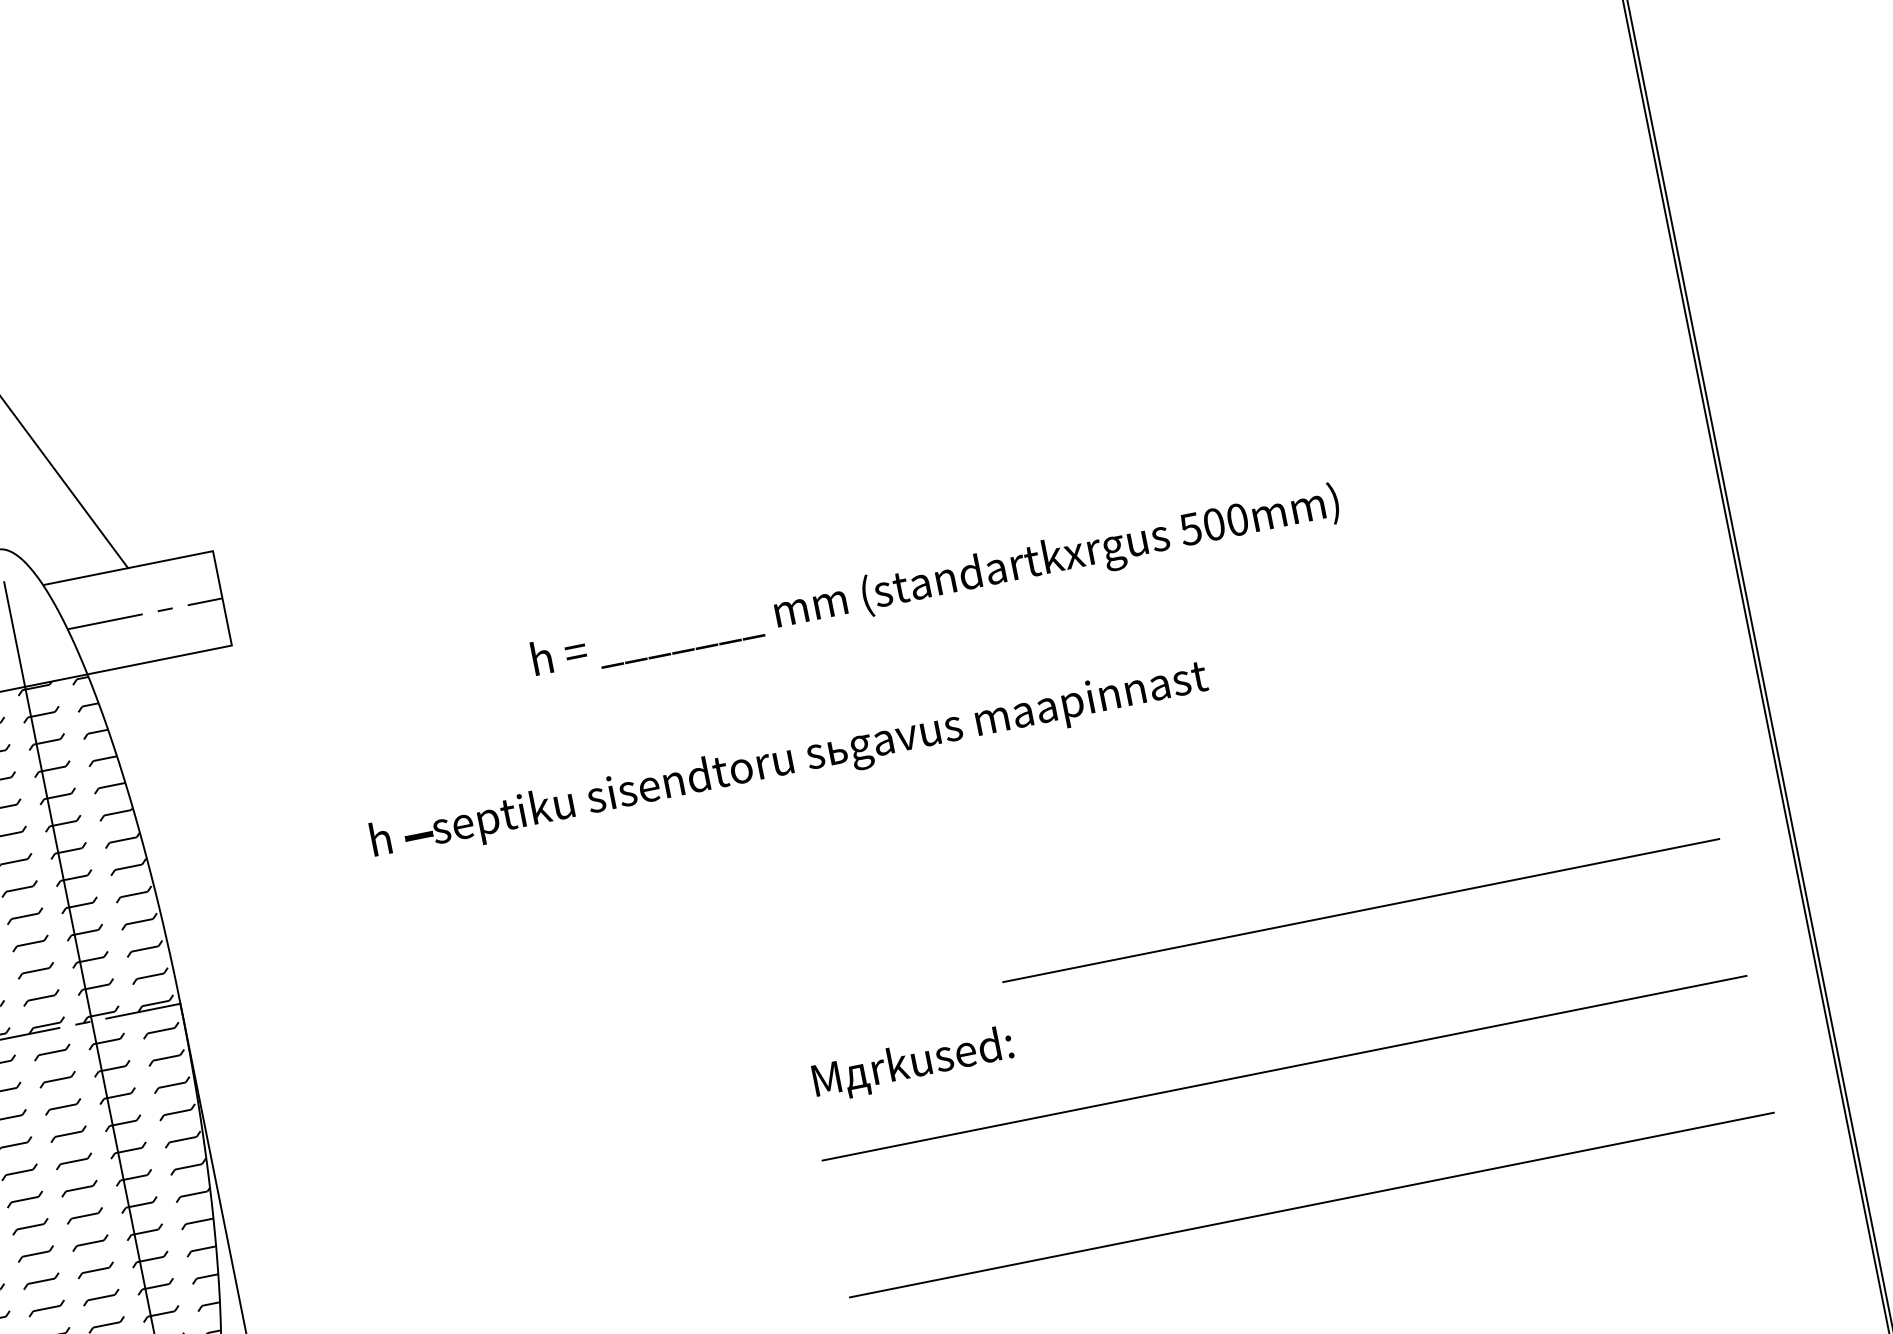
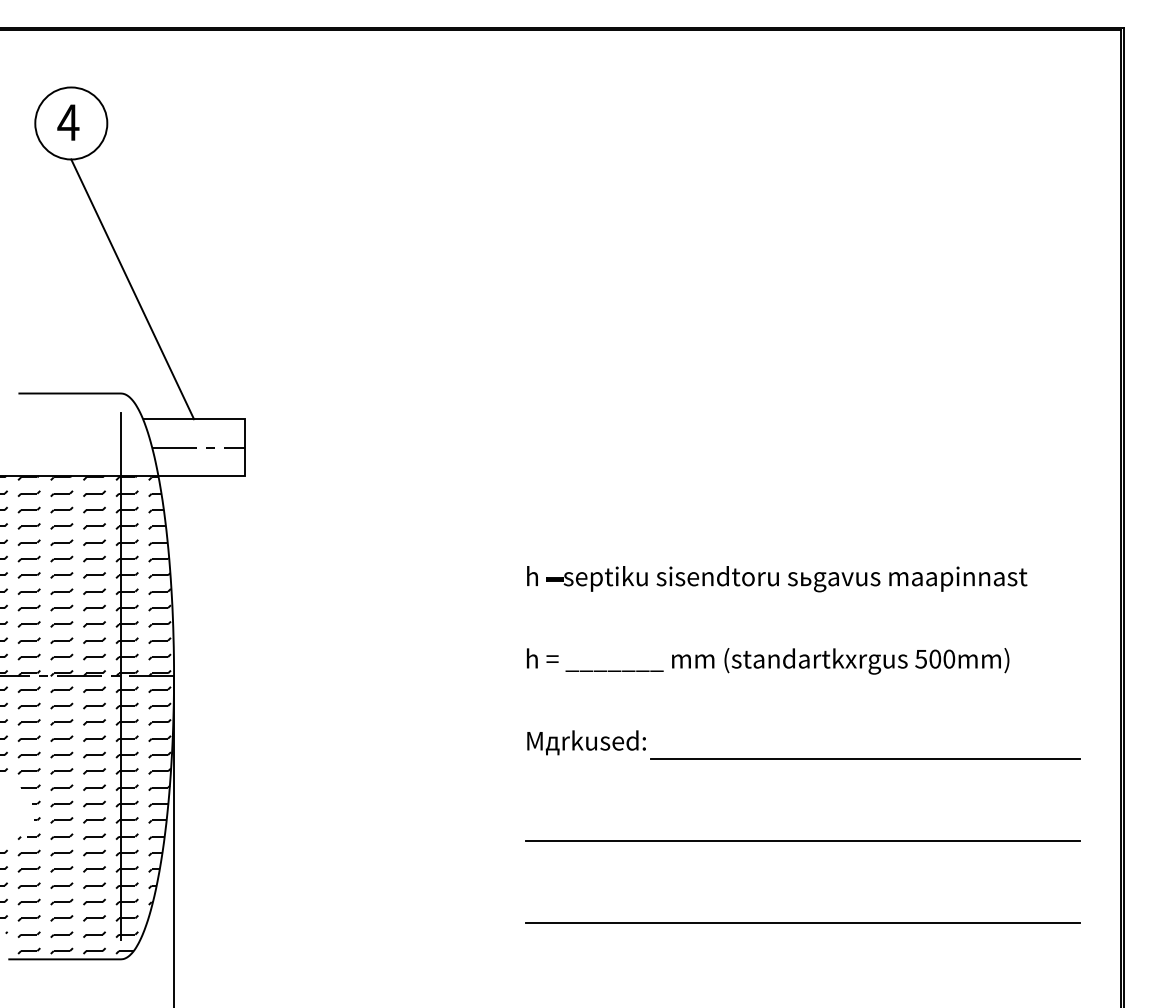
text: (936, 583) -> (768, 661), moved
part: (790, 762) -> (777, 579), moved
text: (913, 1063) -> (586, 742), moved

